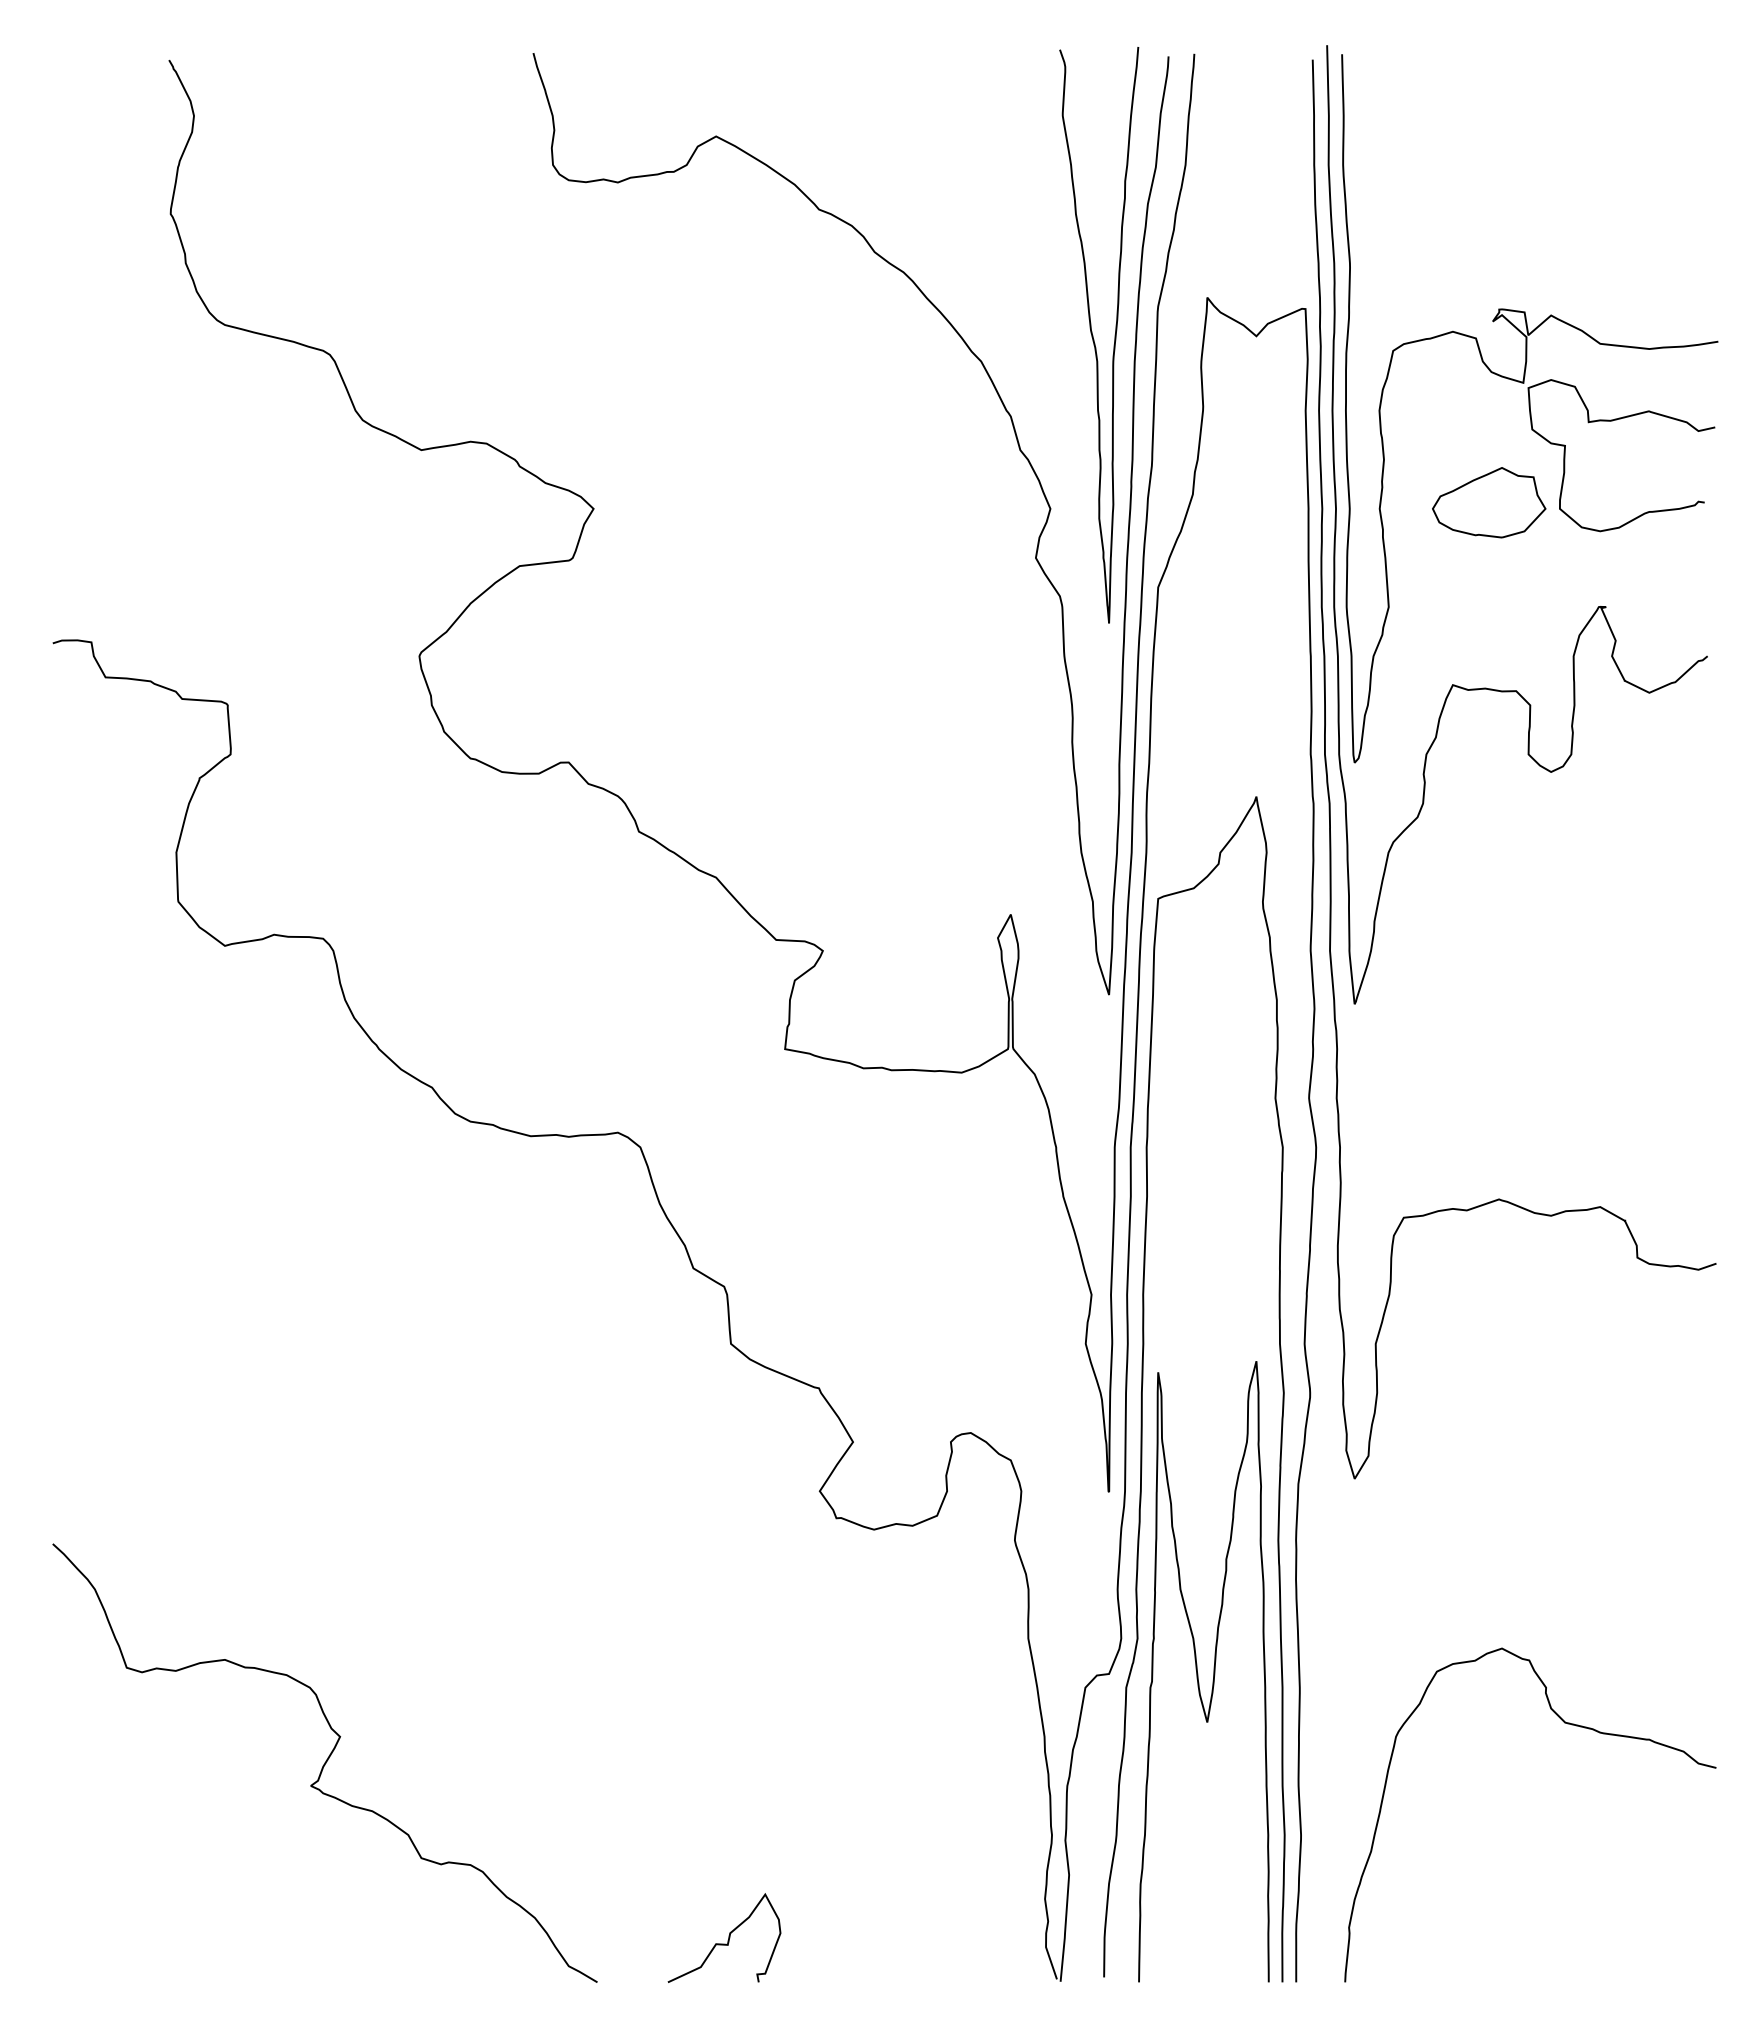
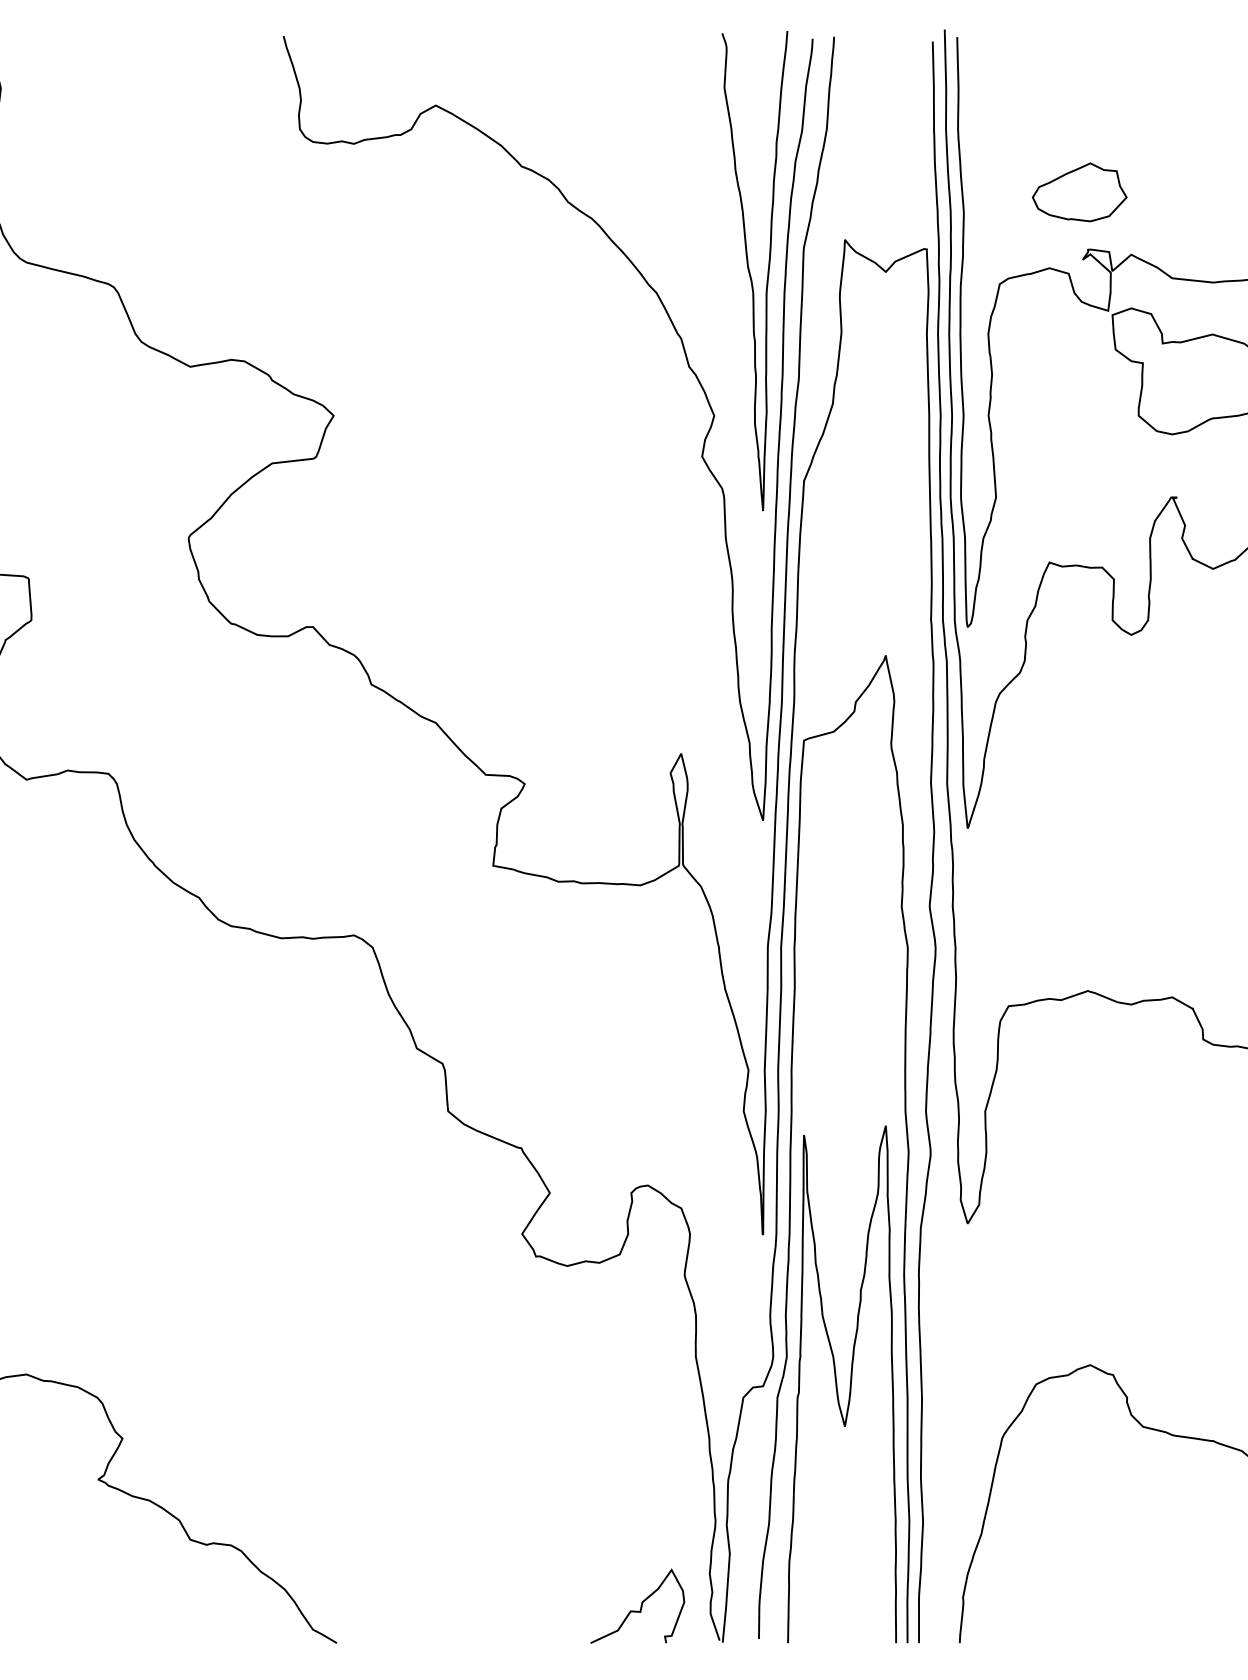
part: (1489, 502) -> (1080, 192), moved
curve: (728, 1937) -> (641, 1605), moved

